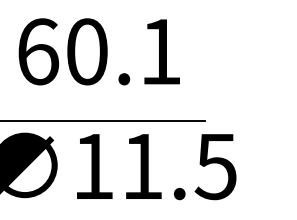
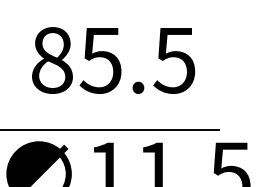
text: (98, 51) -> (112, 60), 60.1 -> 85.5

